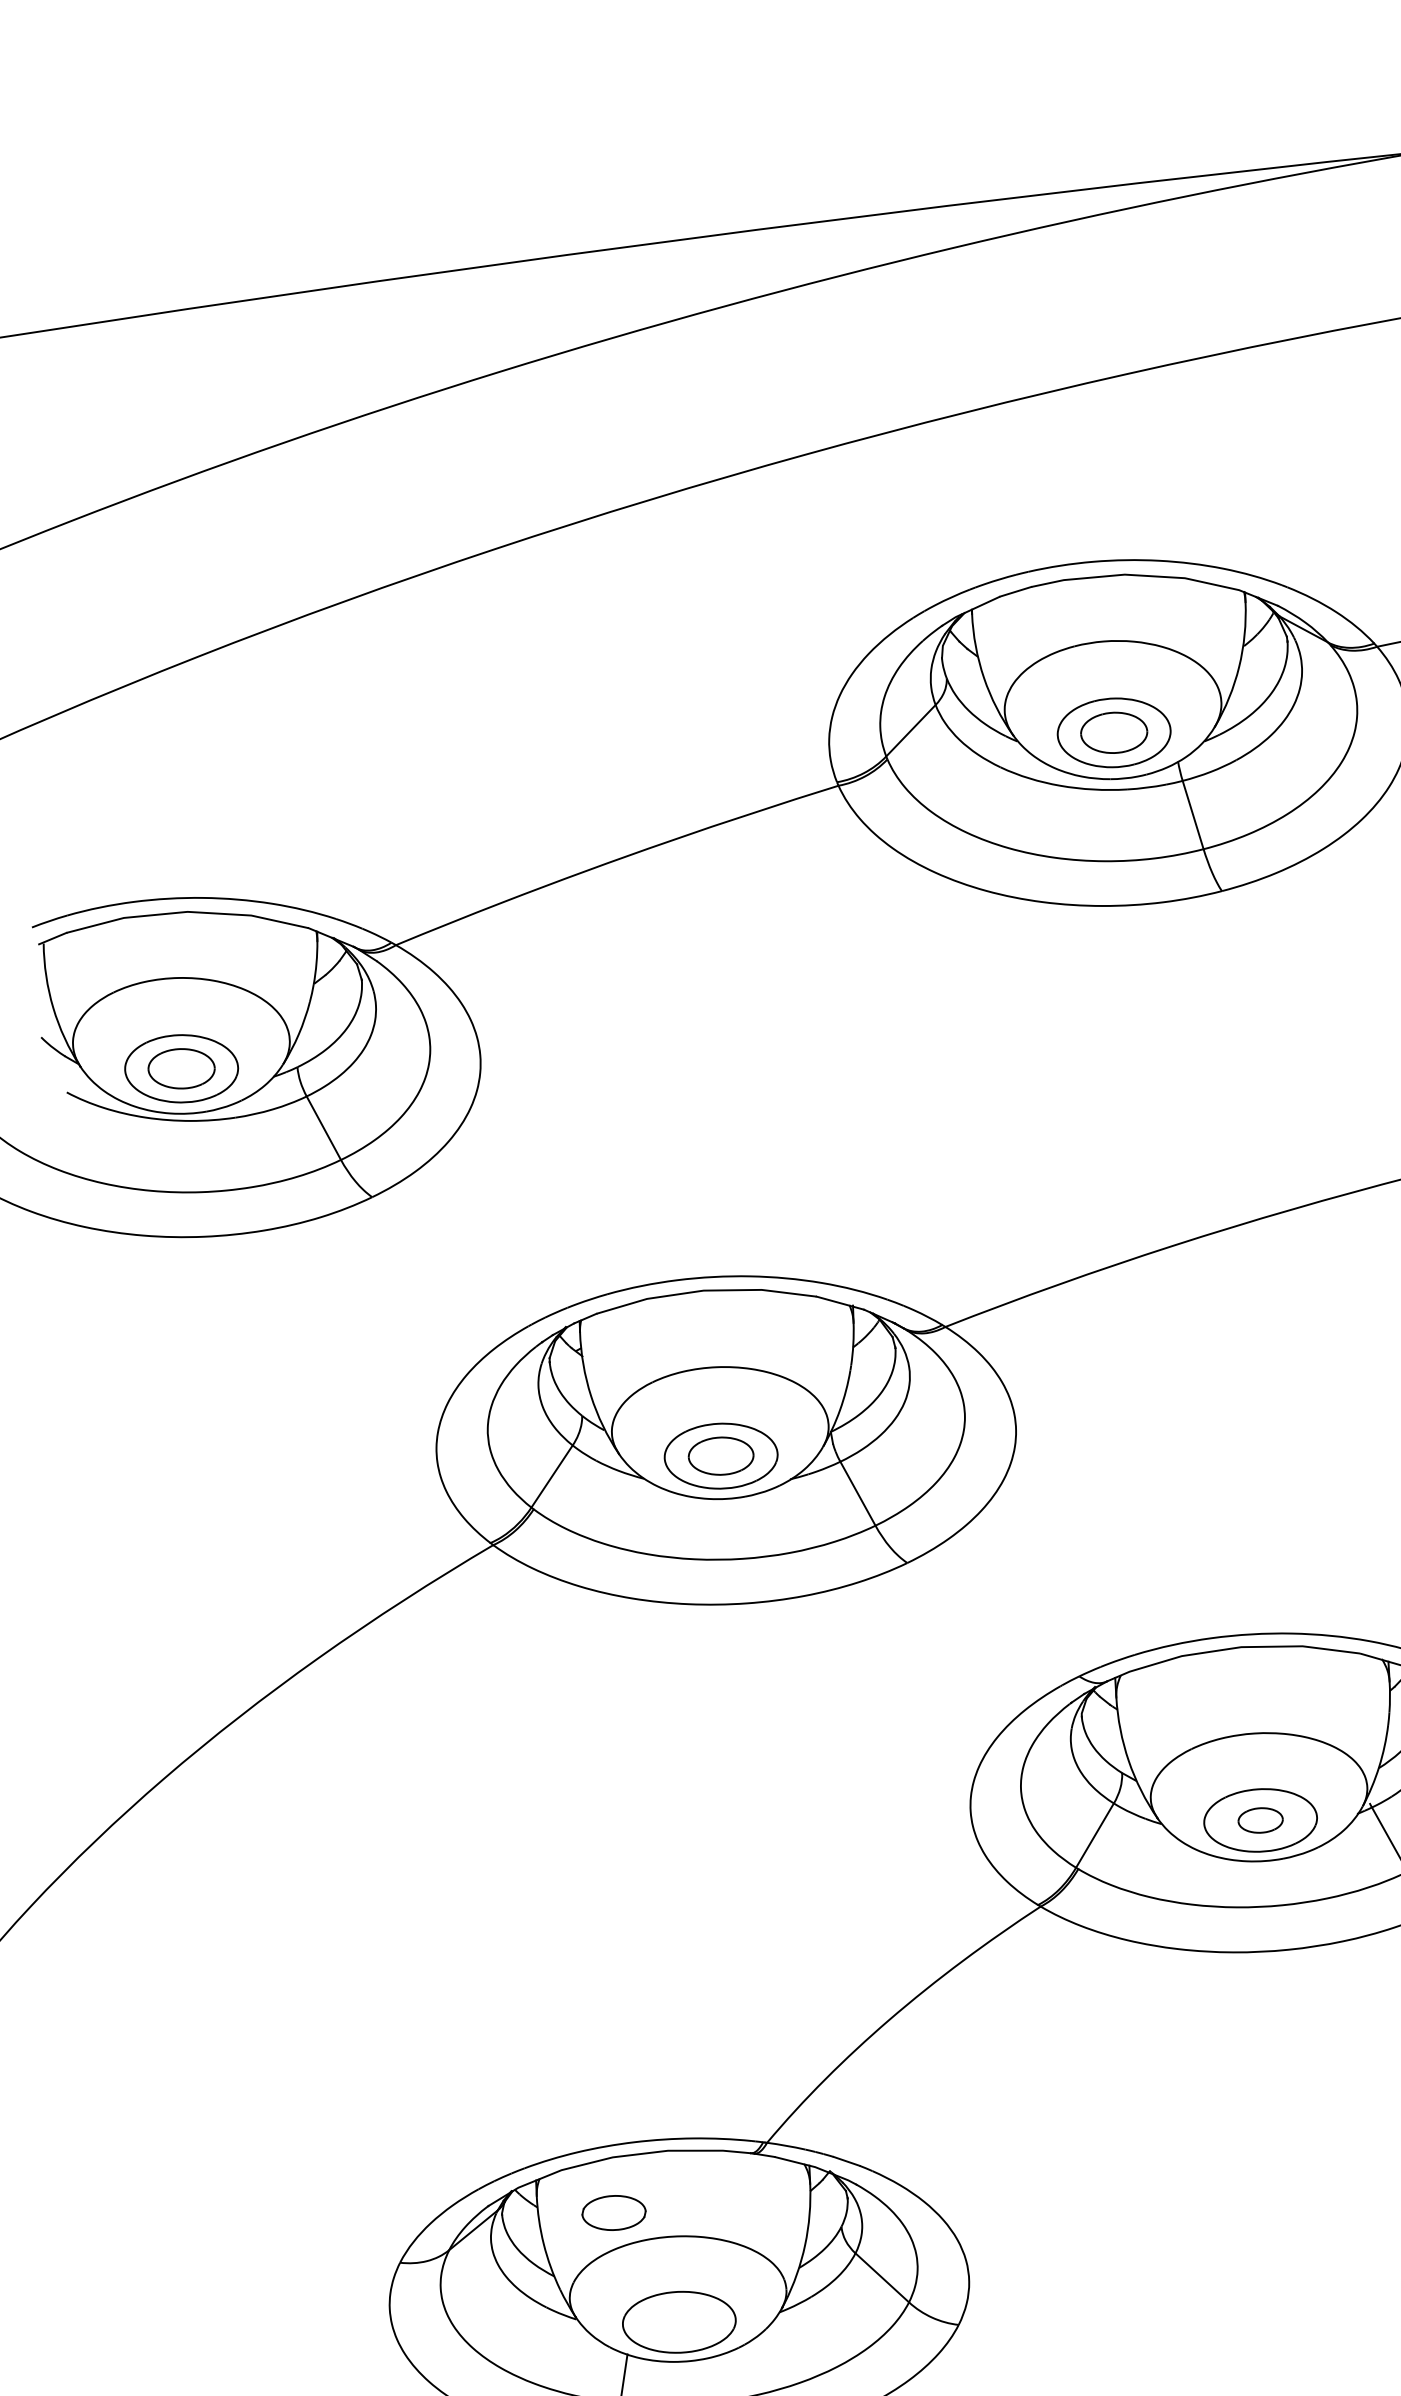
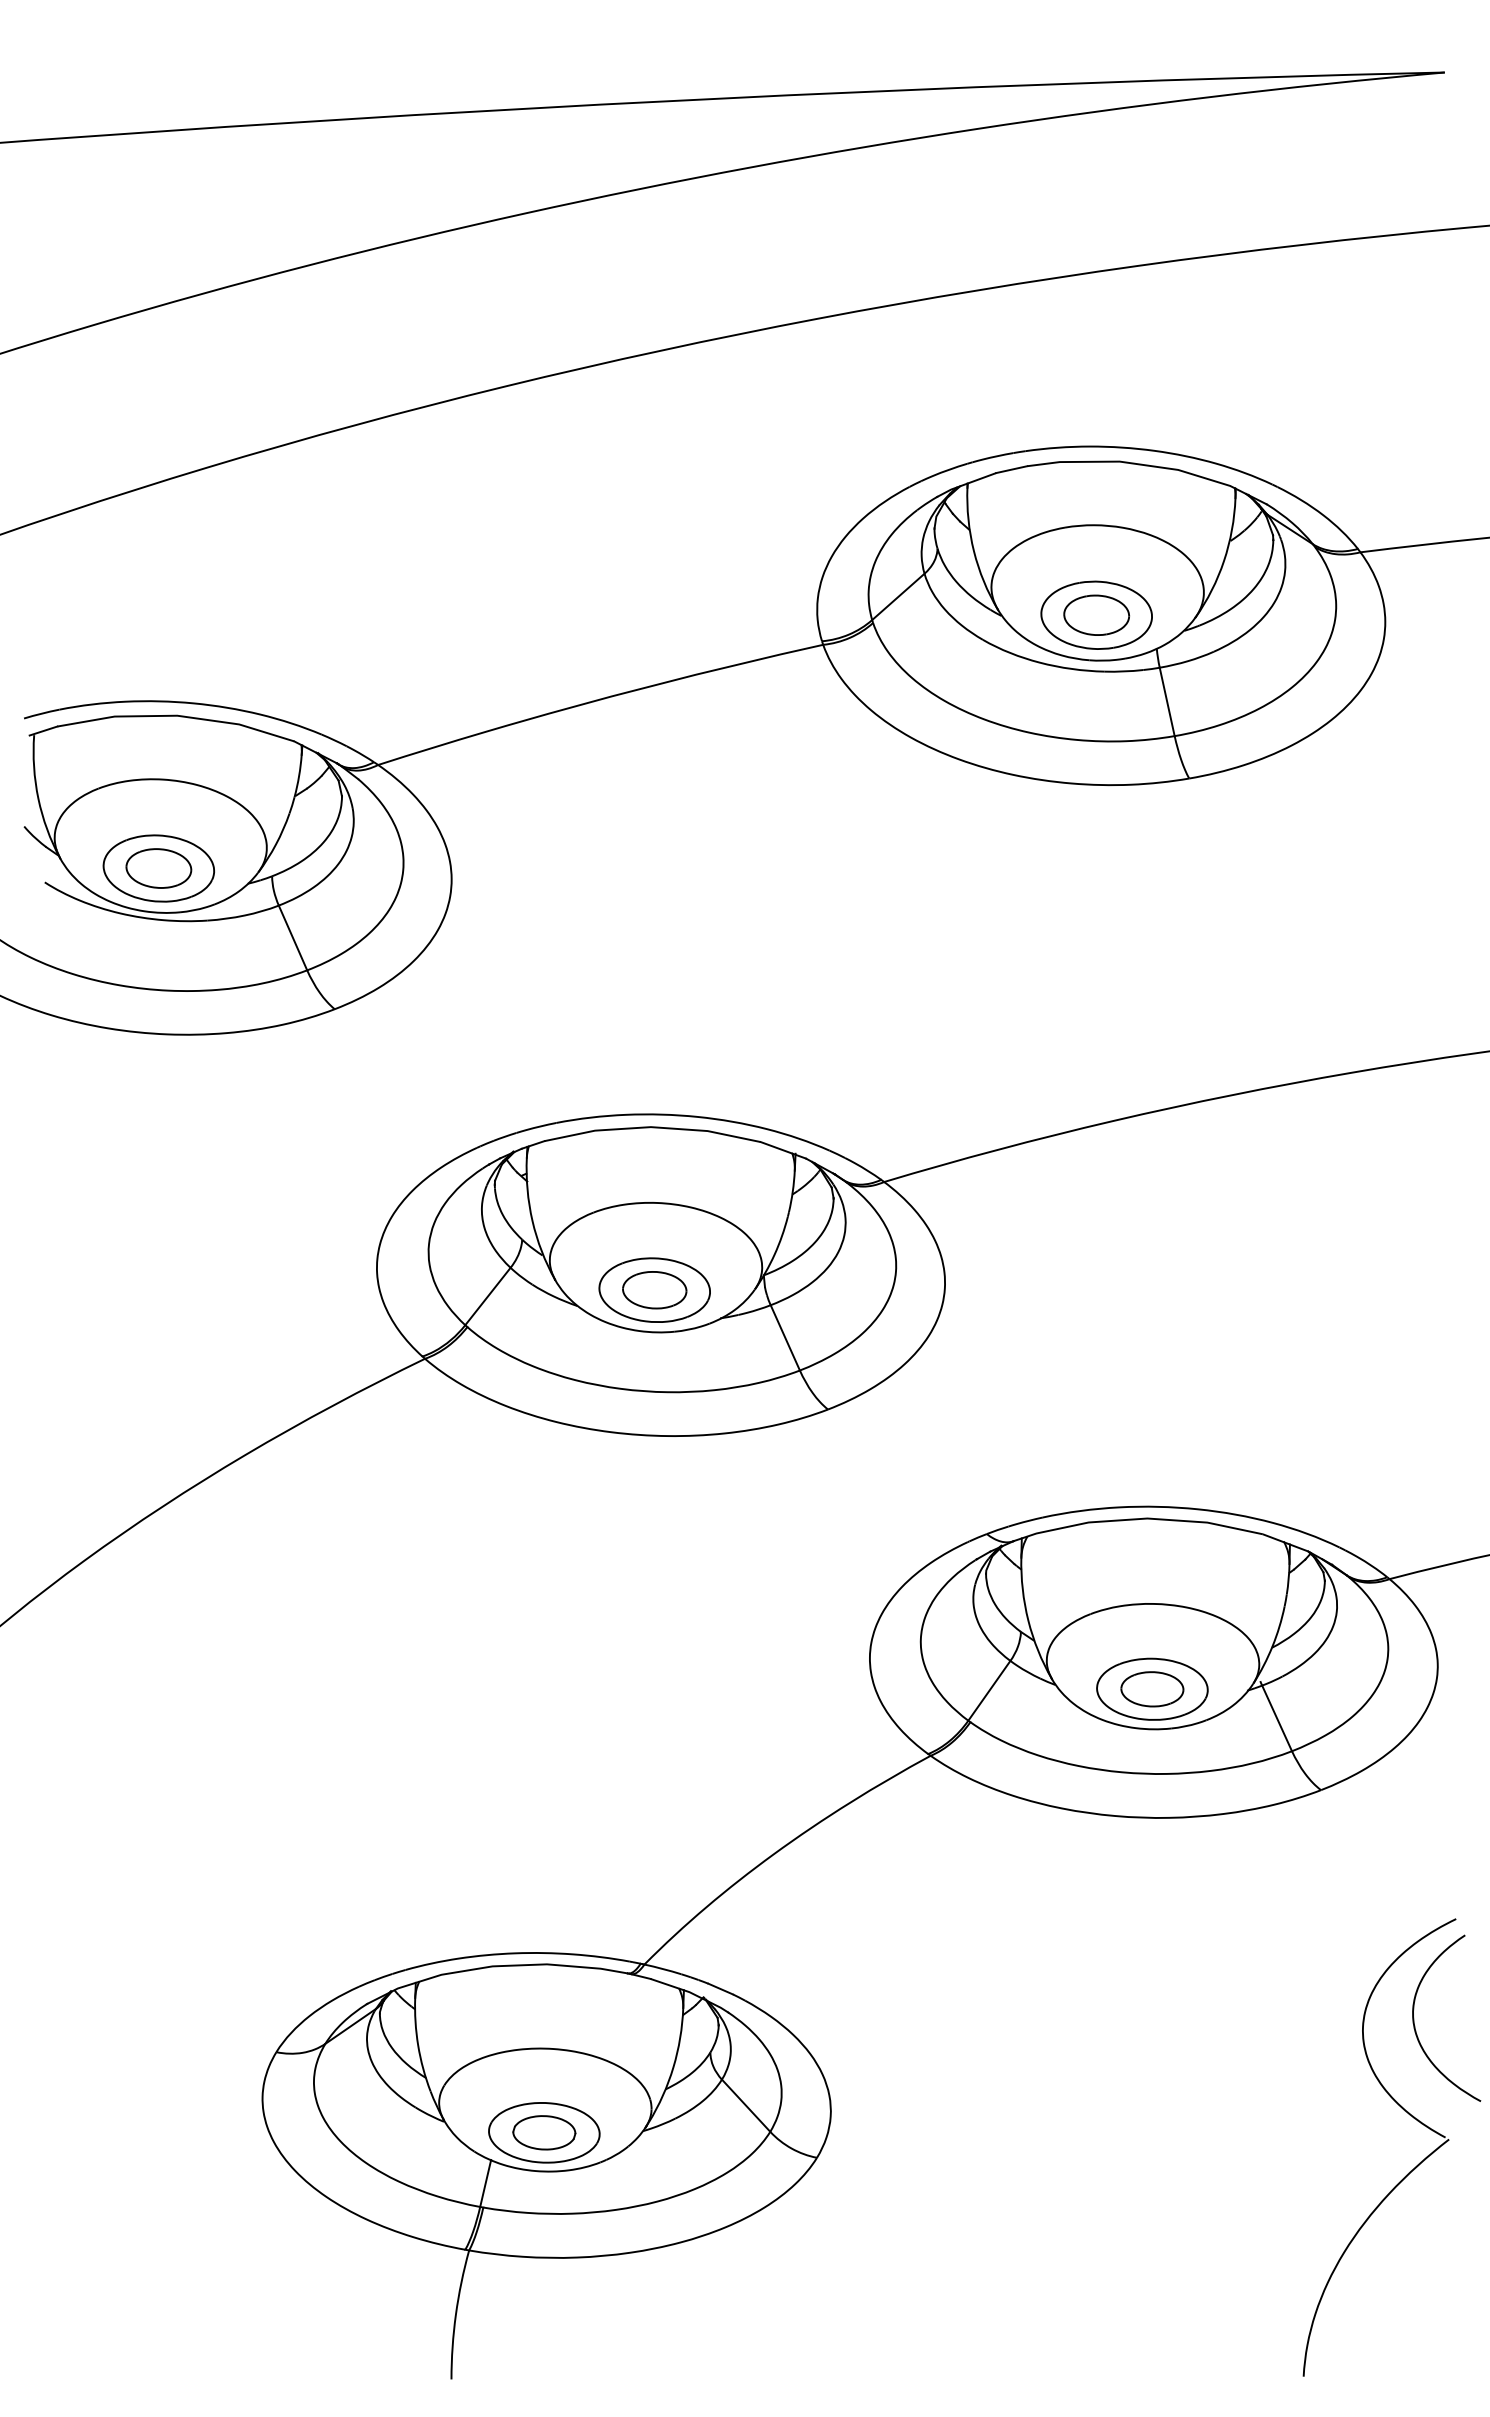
part: (1260, 1820) -> (1152, 1689), size x1.43
part: (614, 2212) -> (544, 2132), moved

